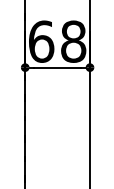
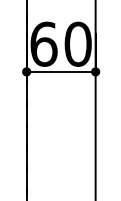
text: (72, 41) -> (77, 44), 68 -> 60

